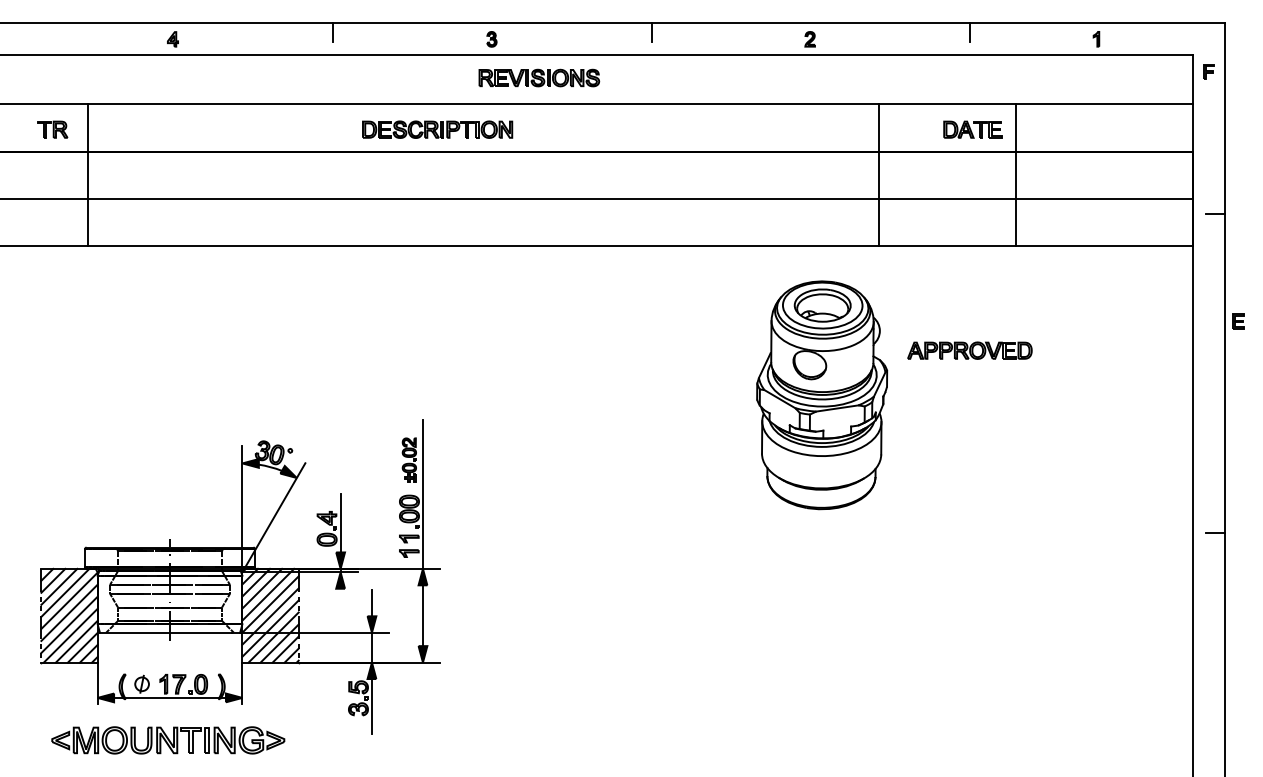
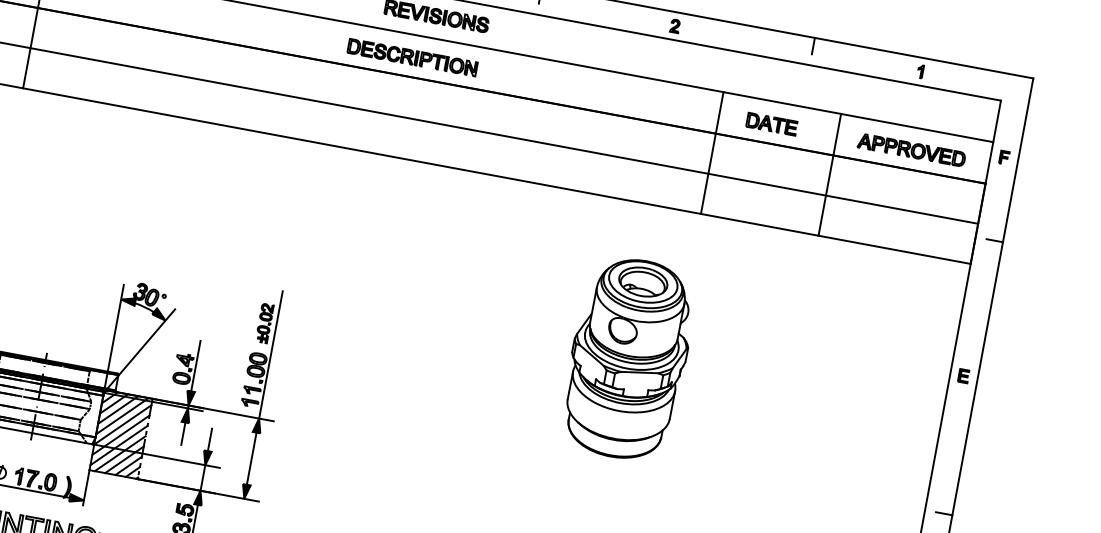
part: (1208, 71) -> (1003, 157), moved
part: (437, 129) -> (412, 57), moved
part: (972, 129) -> (771, 124), moved
part: (1238, 321) -> (963, 375), moved
part: (969, 350) -> (911, 149), moved
part: (822, 395) -> (628, 359), moved
line: (340, 601) -> (183, 433), added

